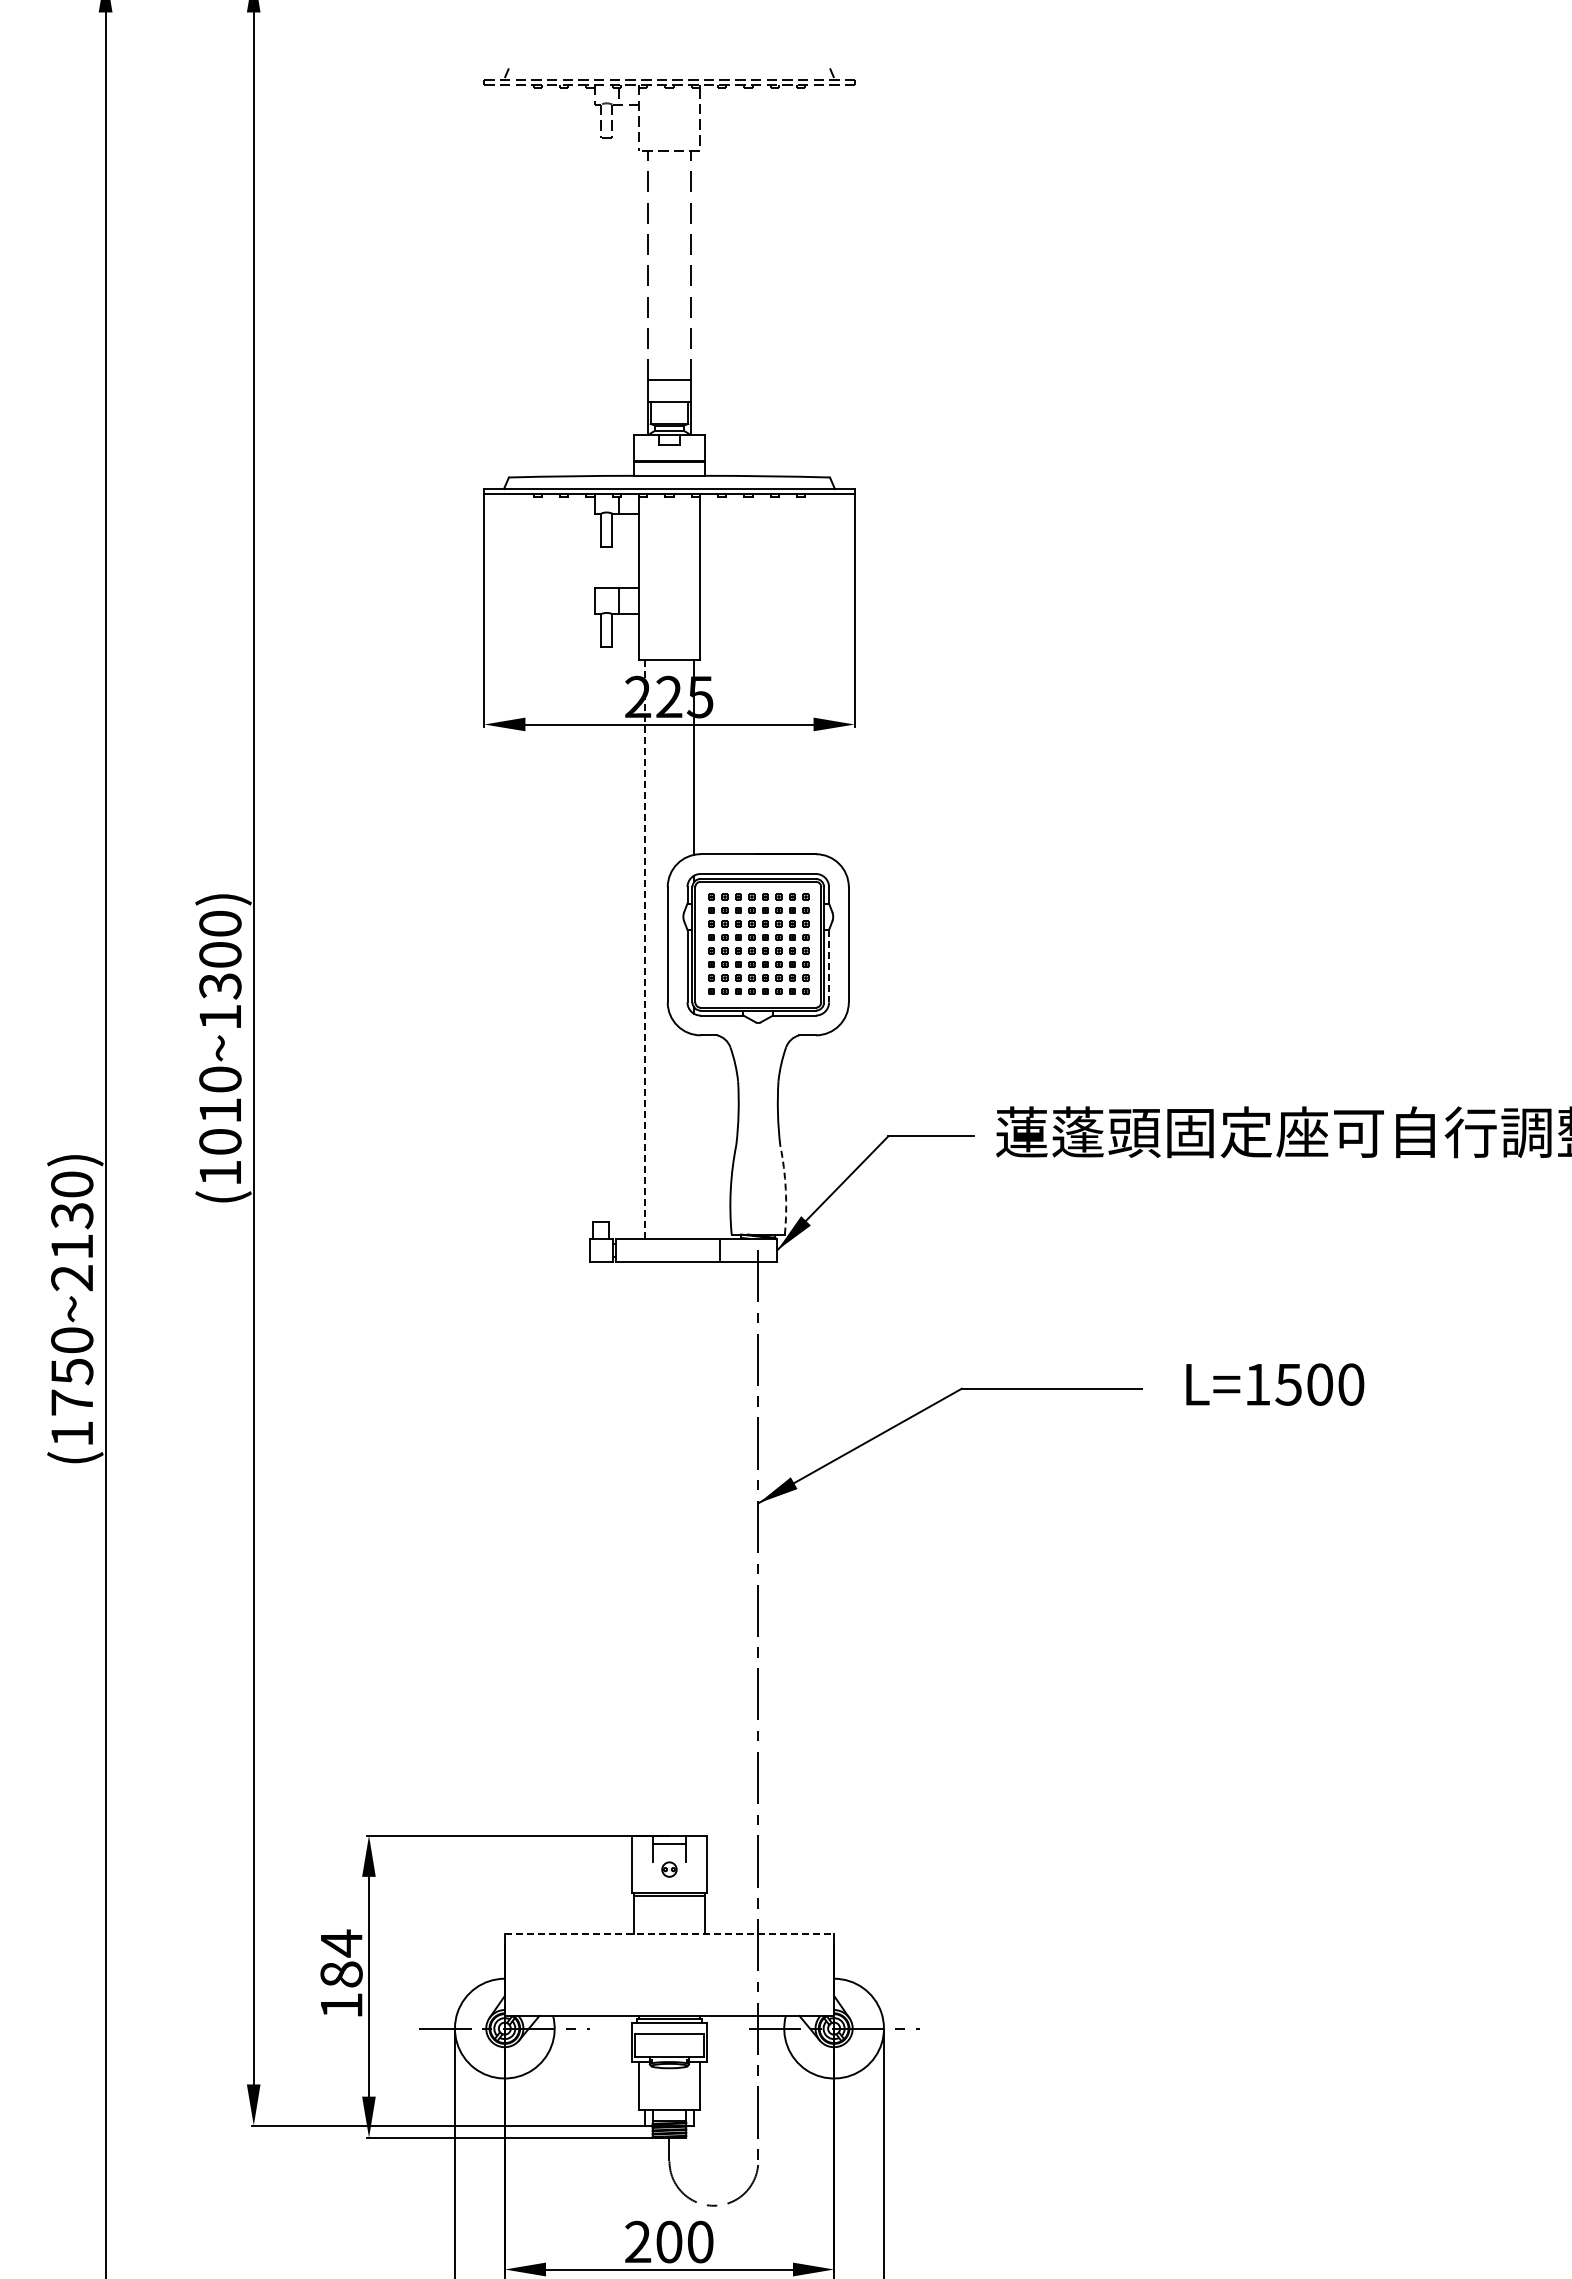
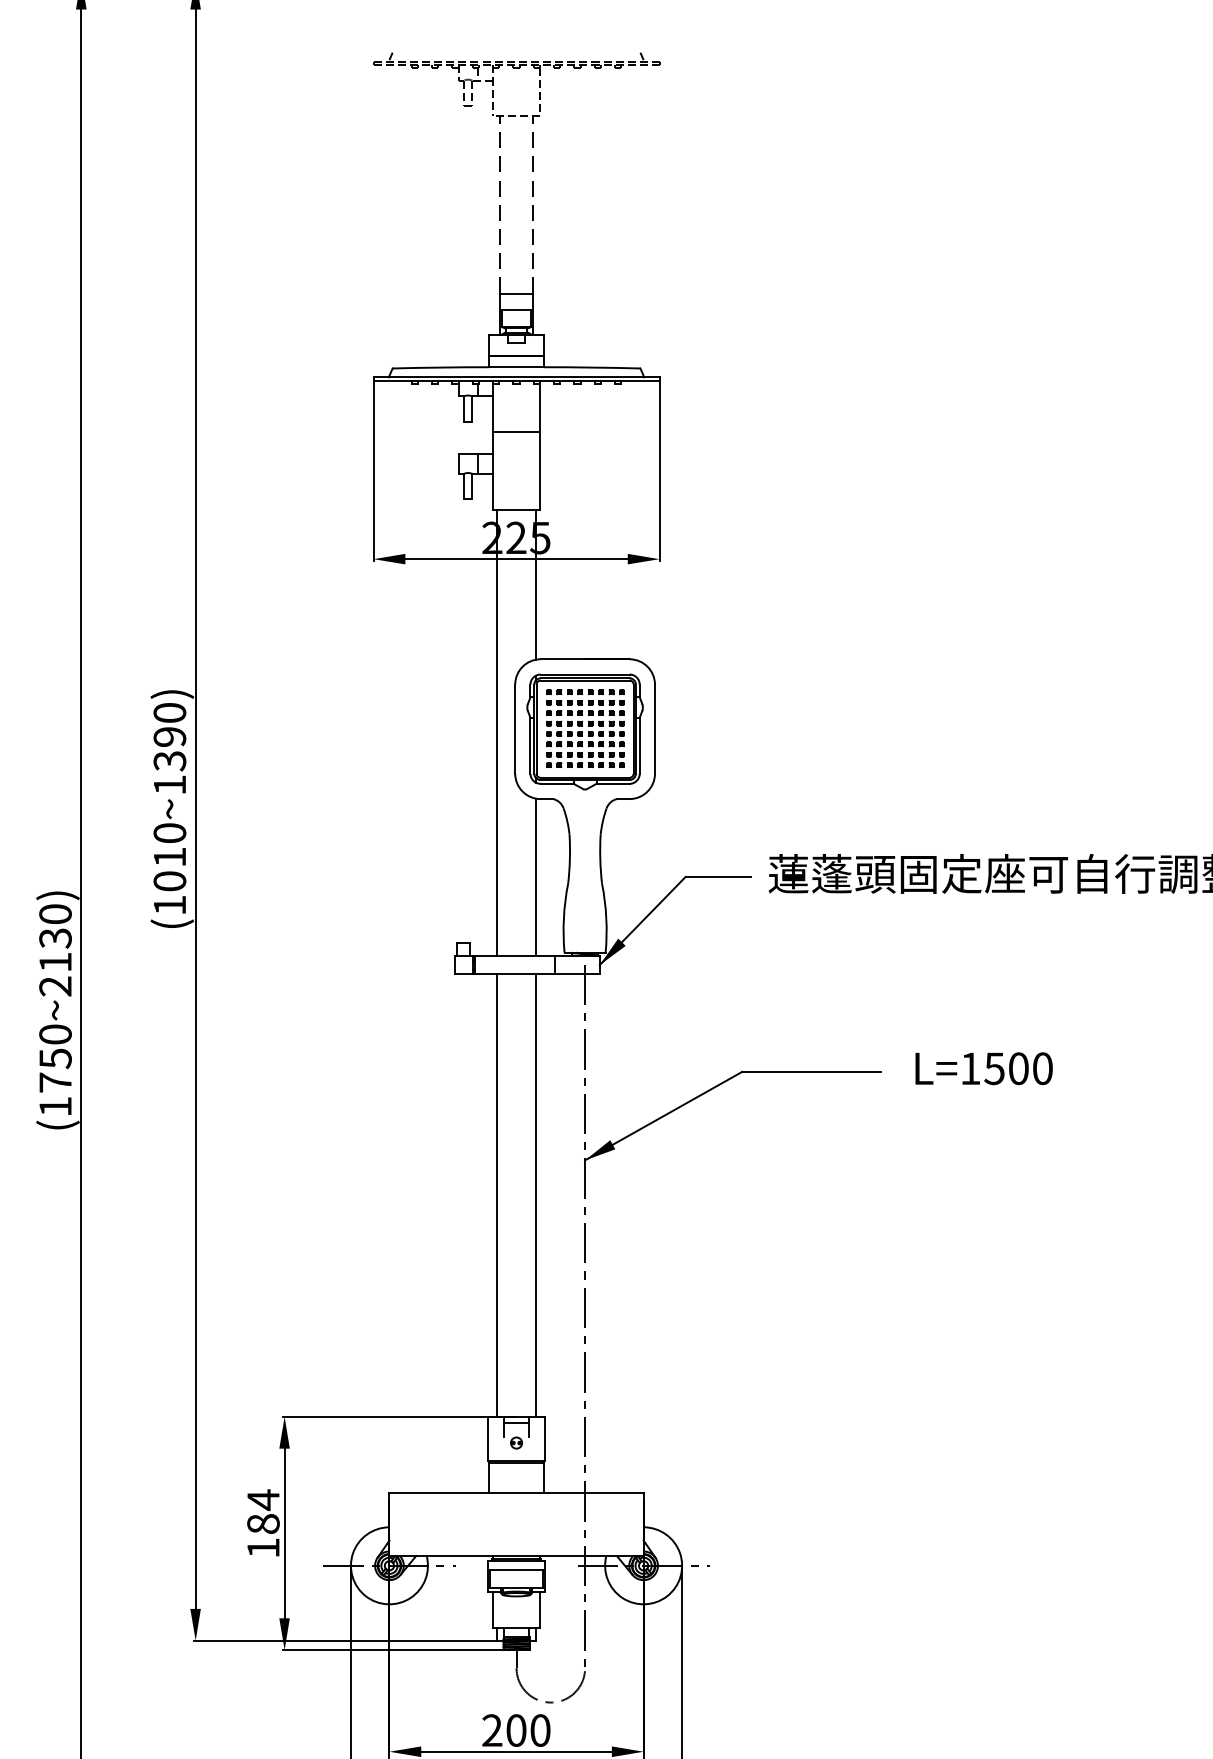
line: (669, 559) -> (516, 431), added
line: (644, 950) -> (497, 733), dashed -> solid
text: (220, 954) -> (169, 736), (1010~1300) -> (1010~1390)
line: (829, 966) -> (640, 745), dashed -> solid
line: (694, 1136) -> (535, 877), added
arc: (785, 1189) -> (606, 918), dashed -> solid
line: (644, 1548) -> (497, 1195), added
line: (694, 1548) -> (535, 1195), added
line: (669, 1933) -> (516, 1492), dashed -> solid

